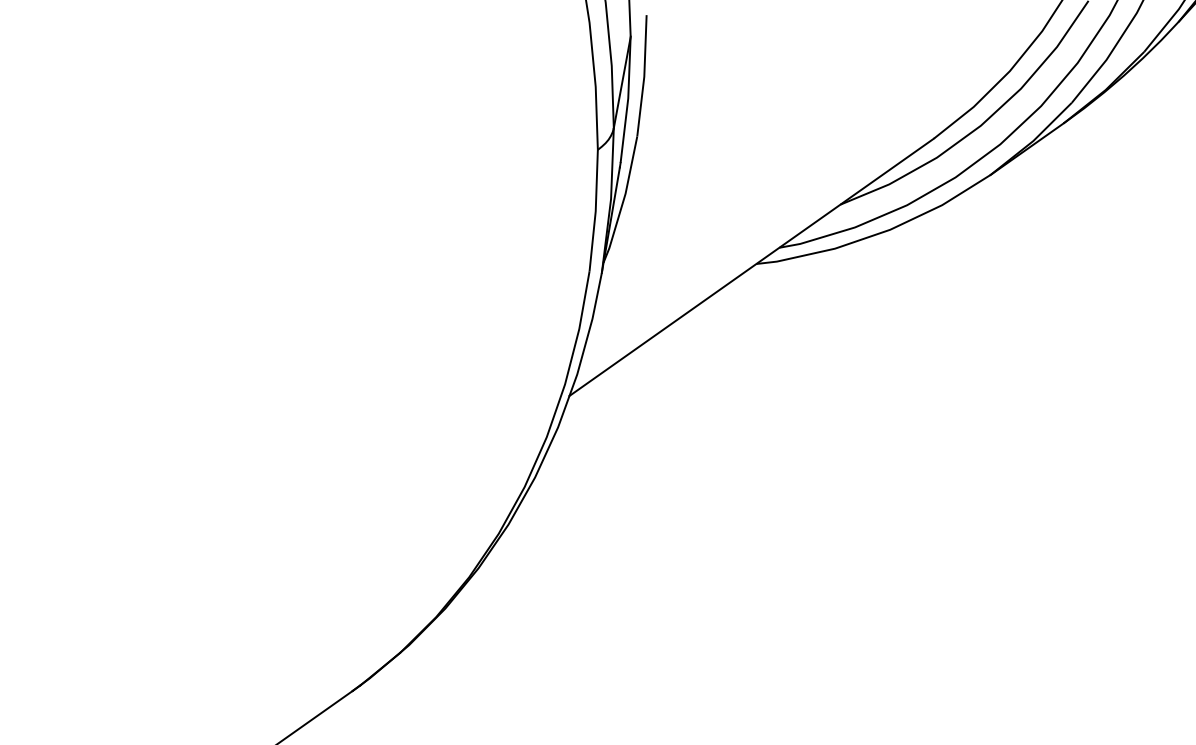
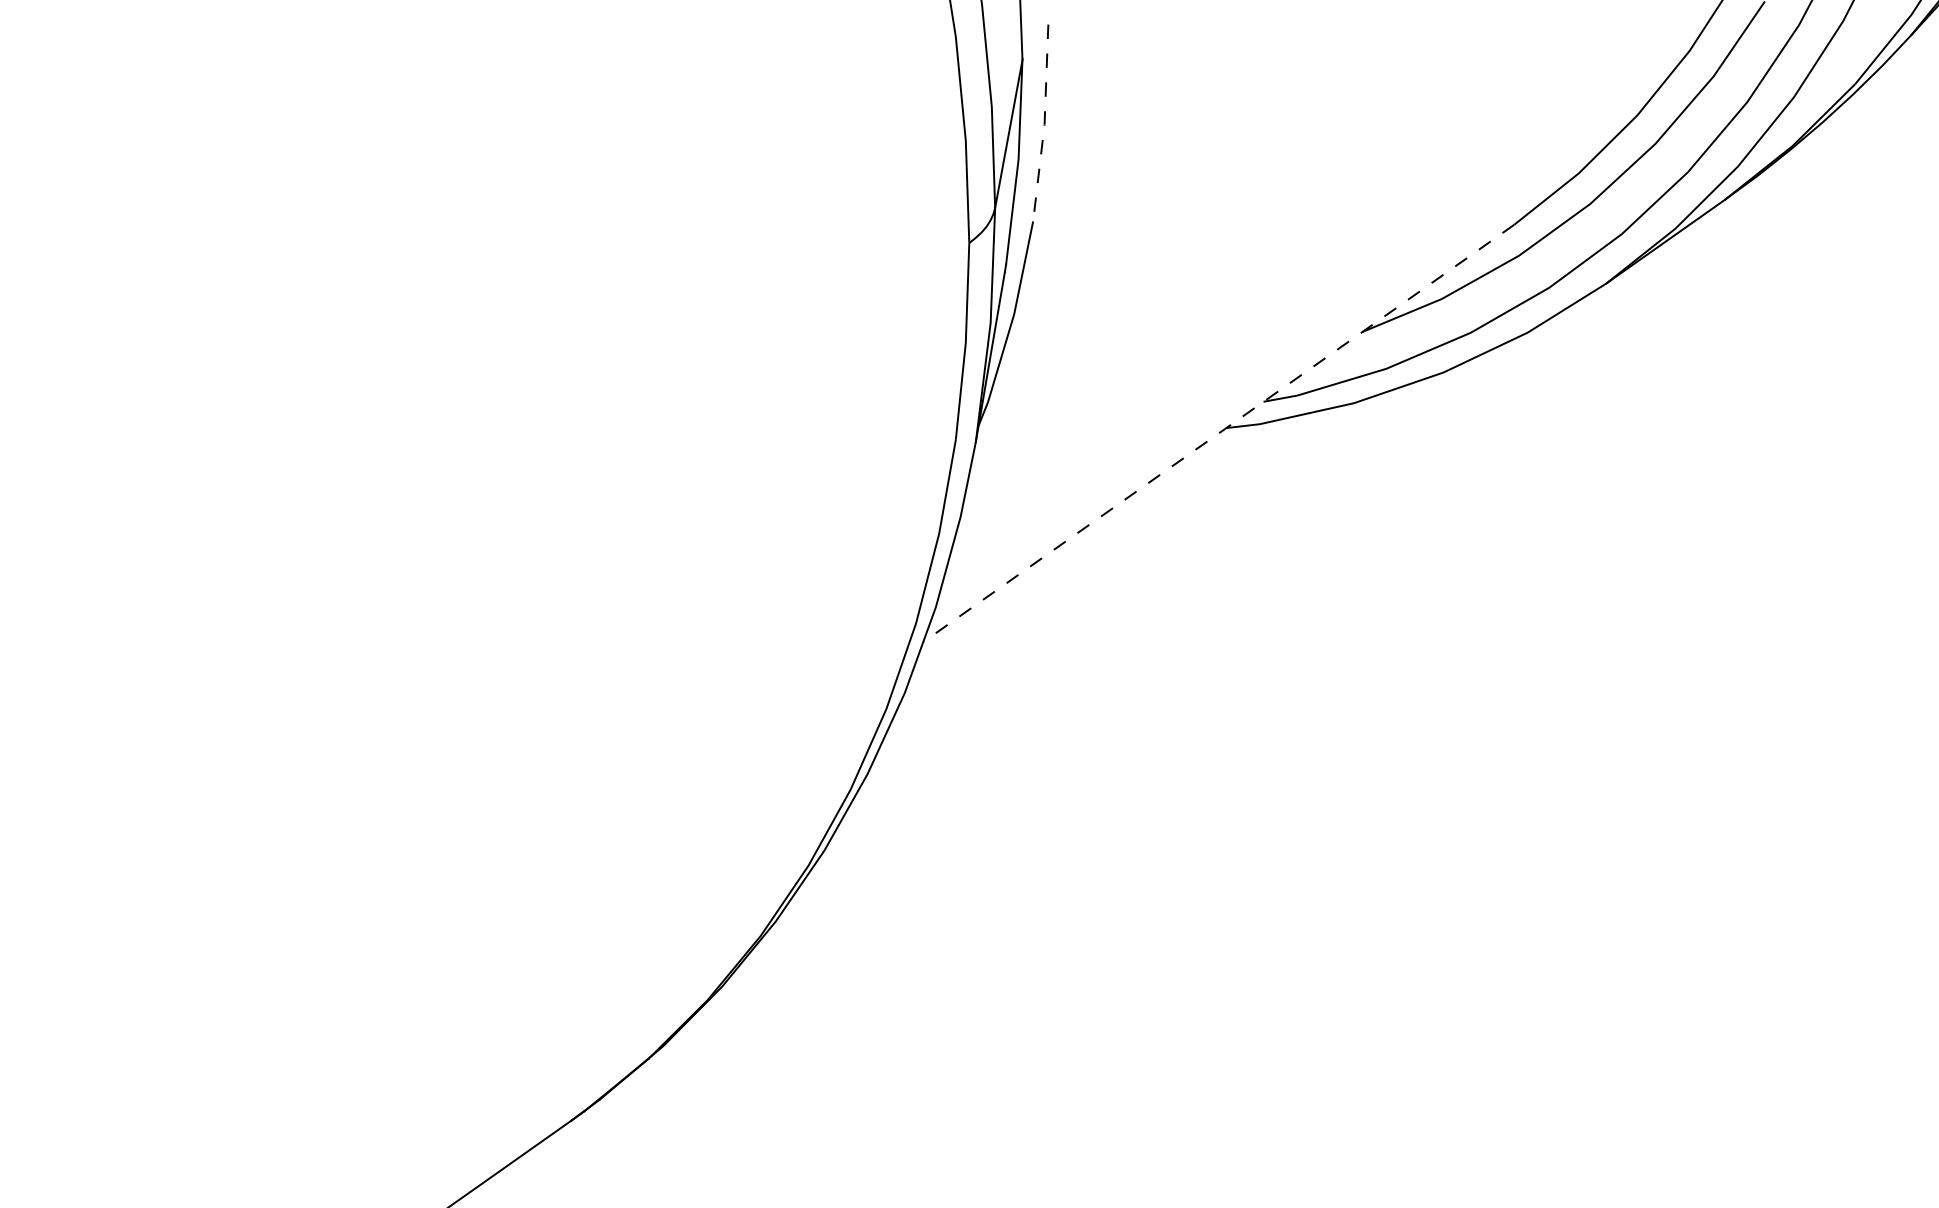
line: (644, 76) -> (1044, 124), solid -> dashed
line: (751, 267) -> (1218, 433), solid -> dashed

